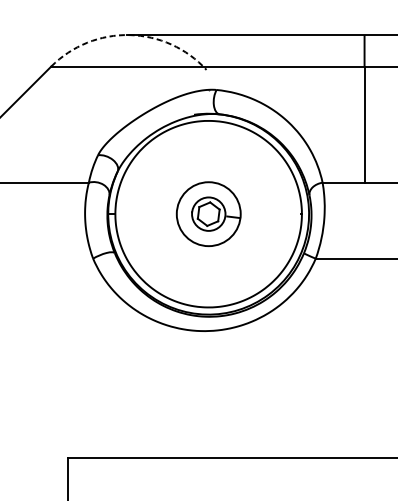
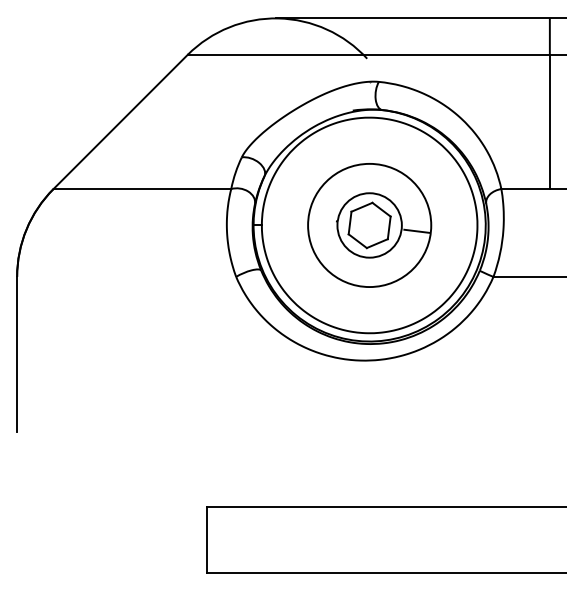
arc: (129, 35) -> (278, 18), dashed -> solid
part: (208, 214) -> (369, 225), size x1.67

